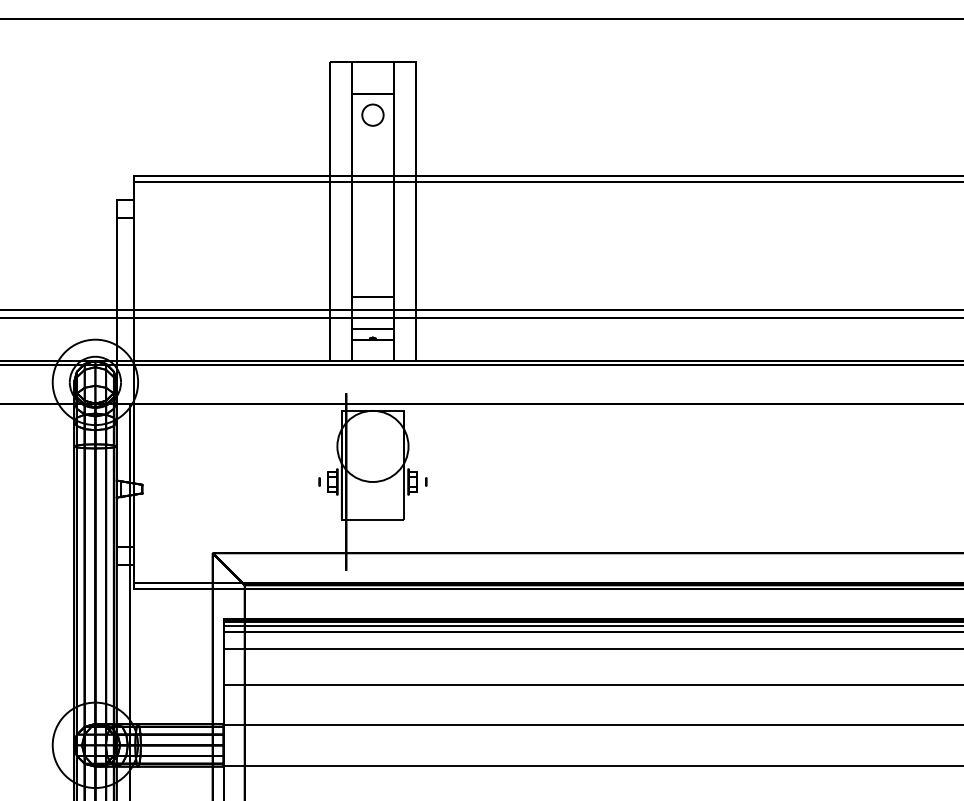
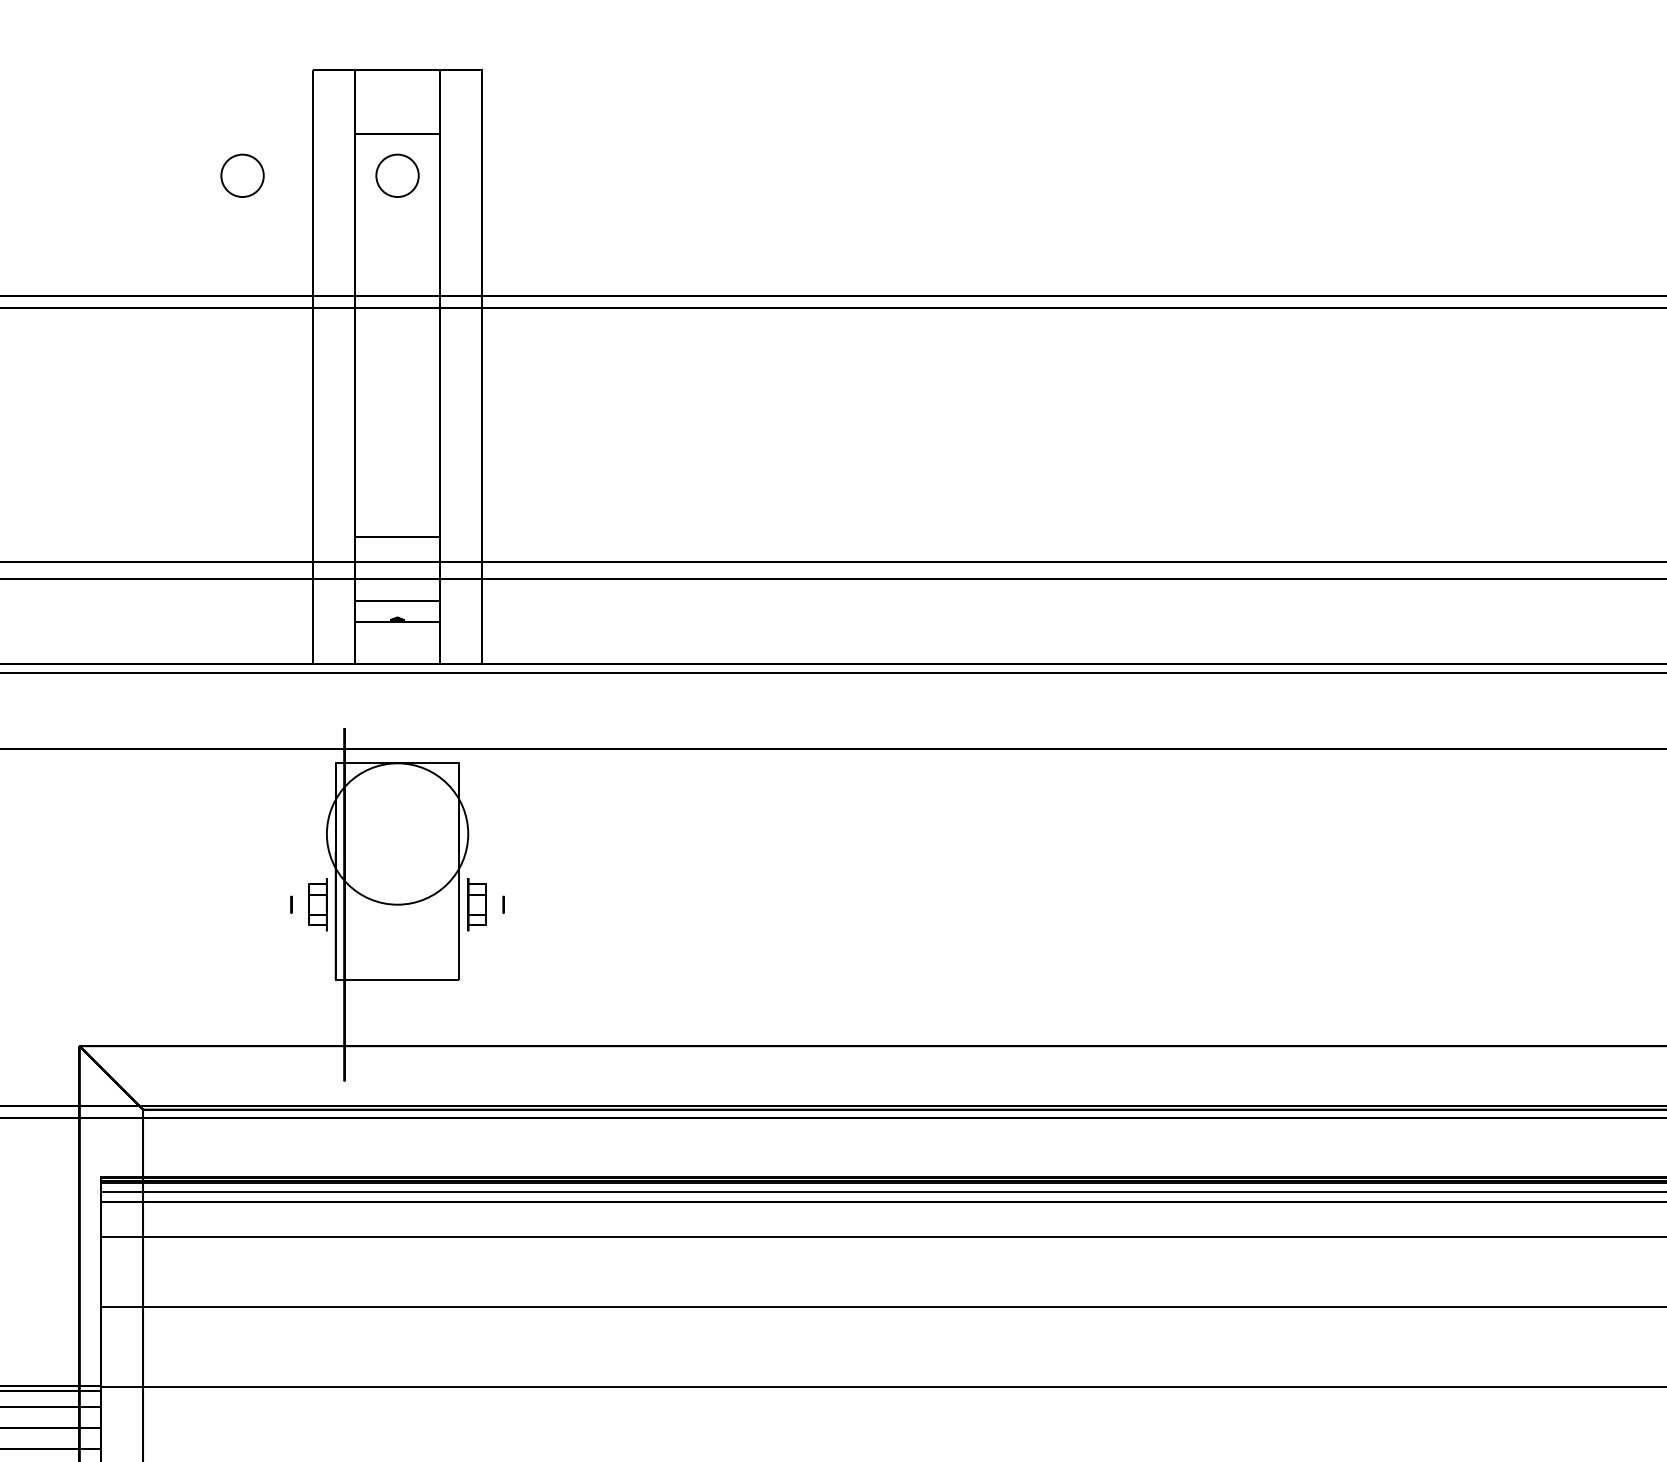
circle: (294, 114) -> (241, 174), added

